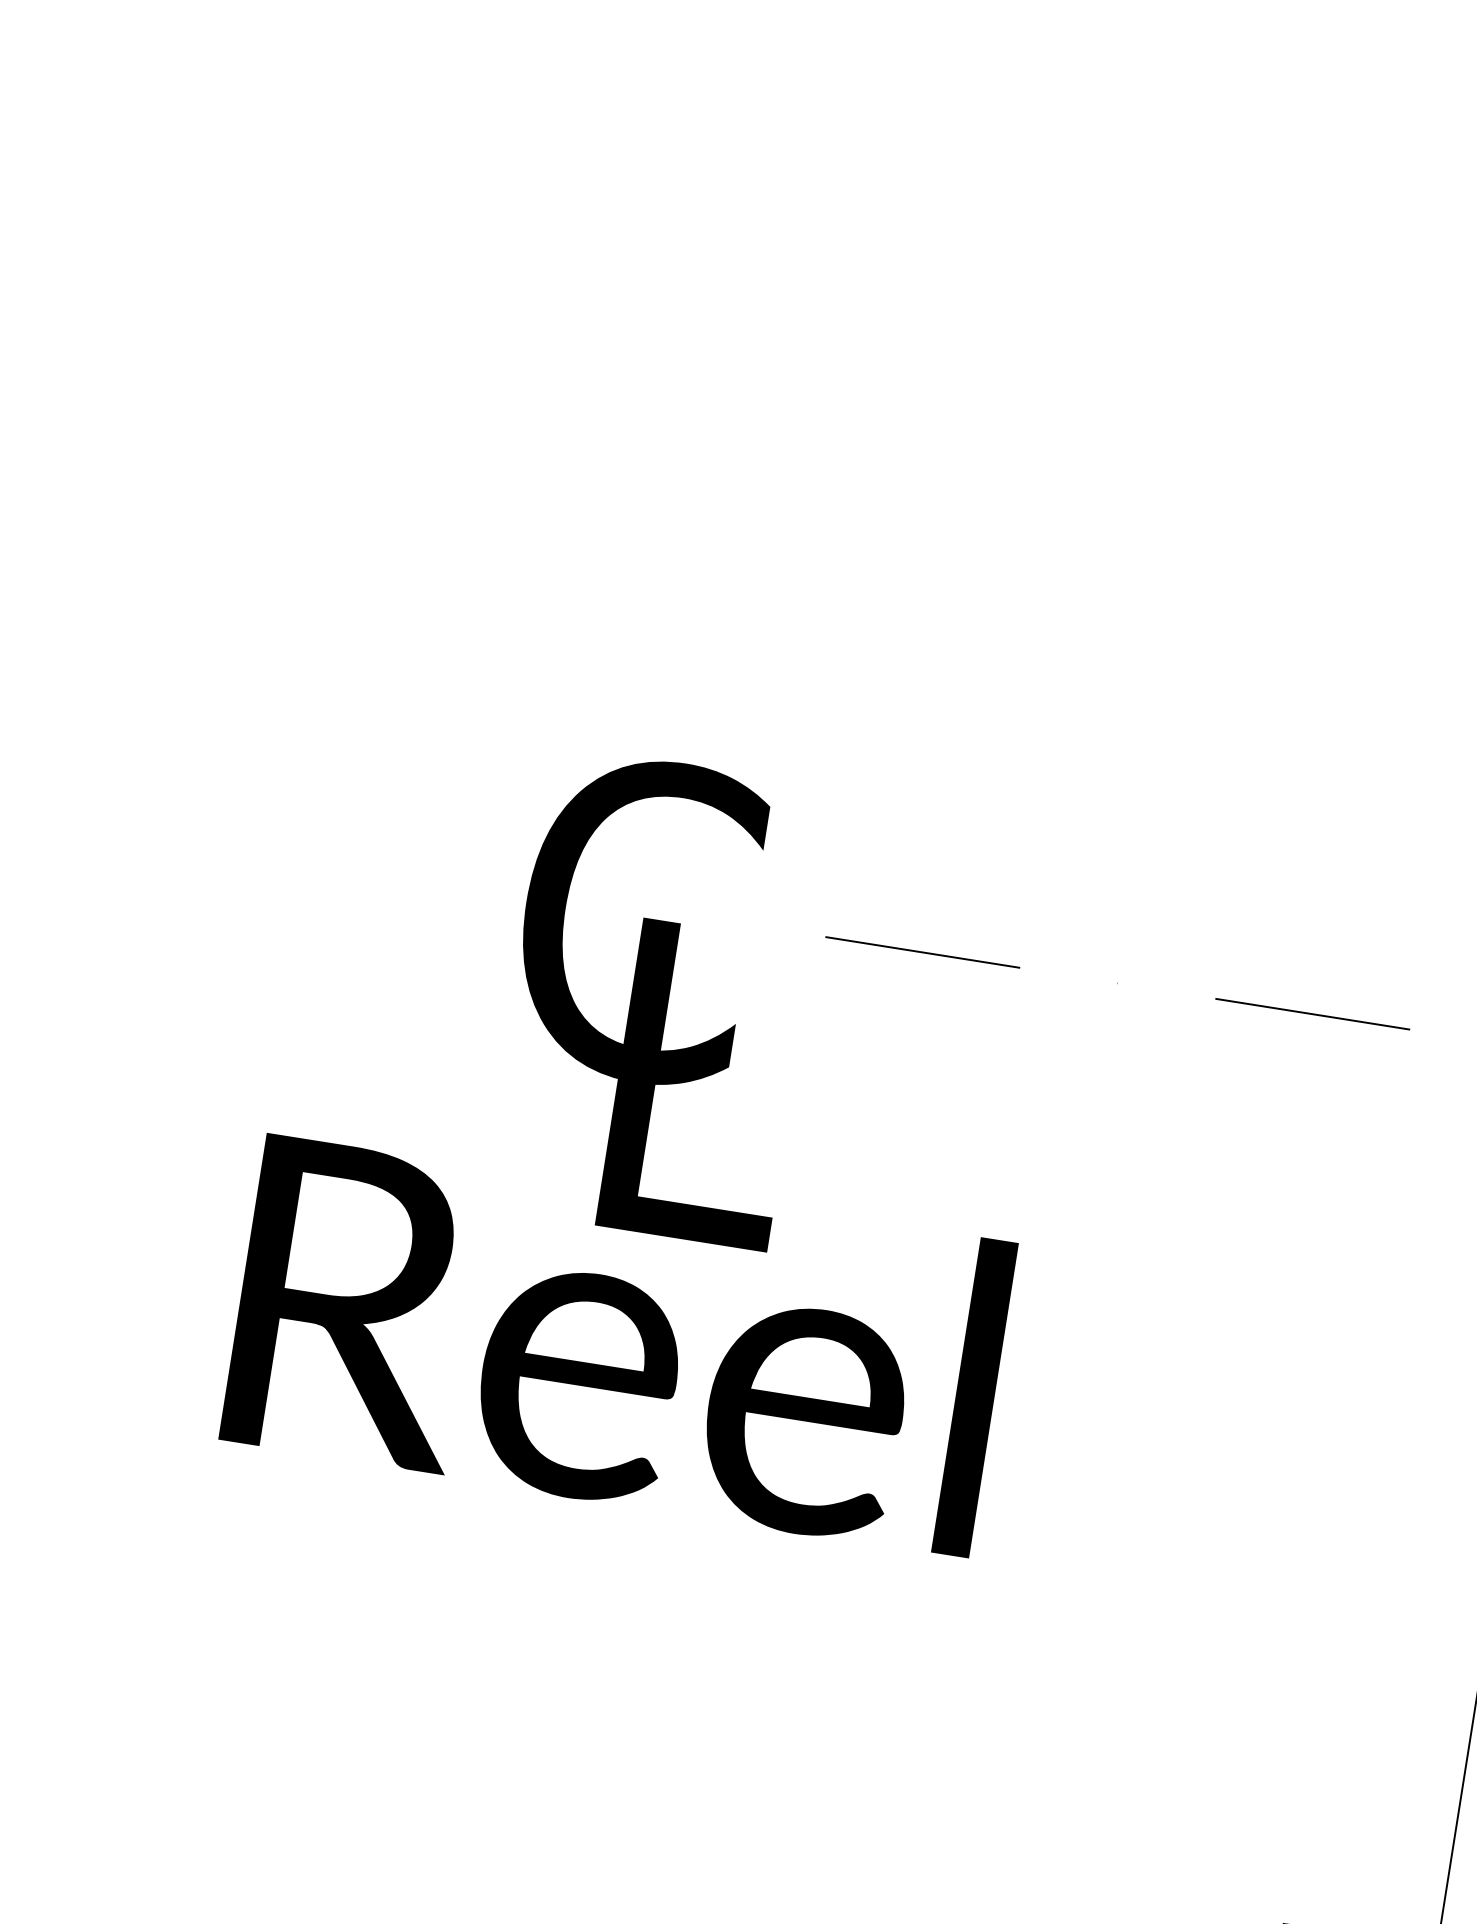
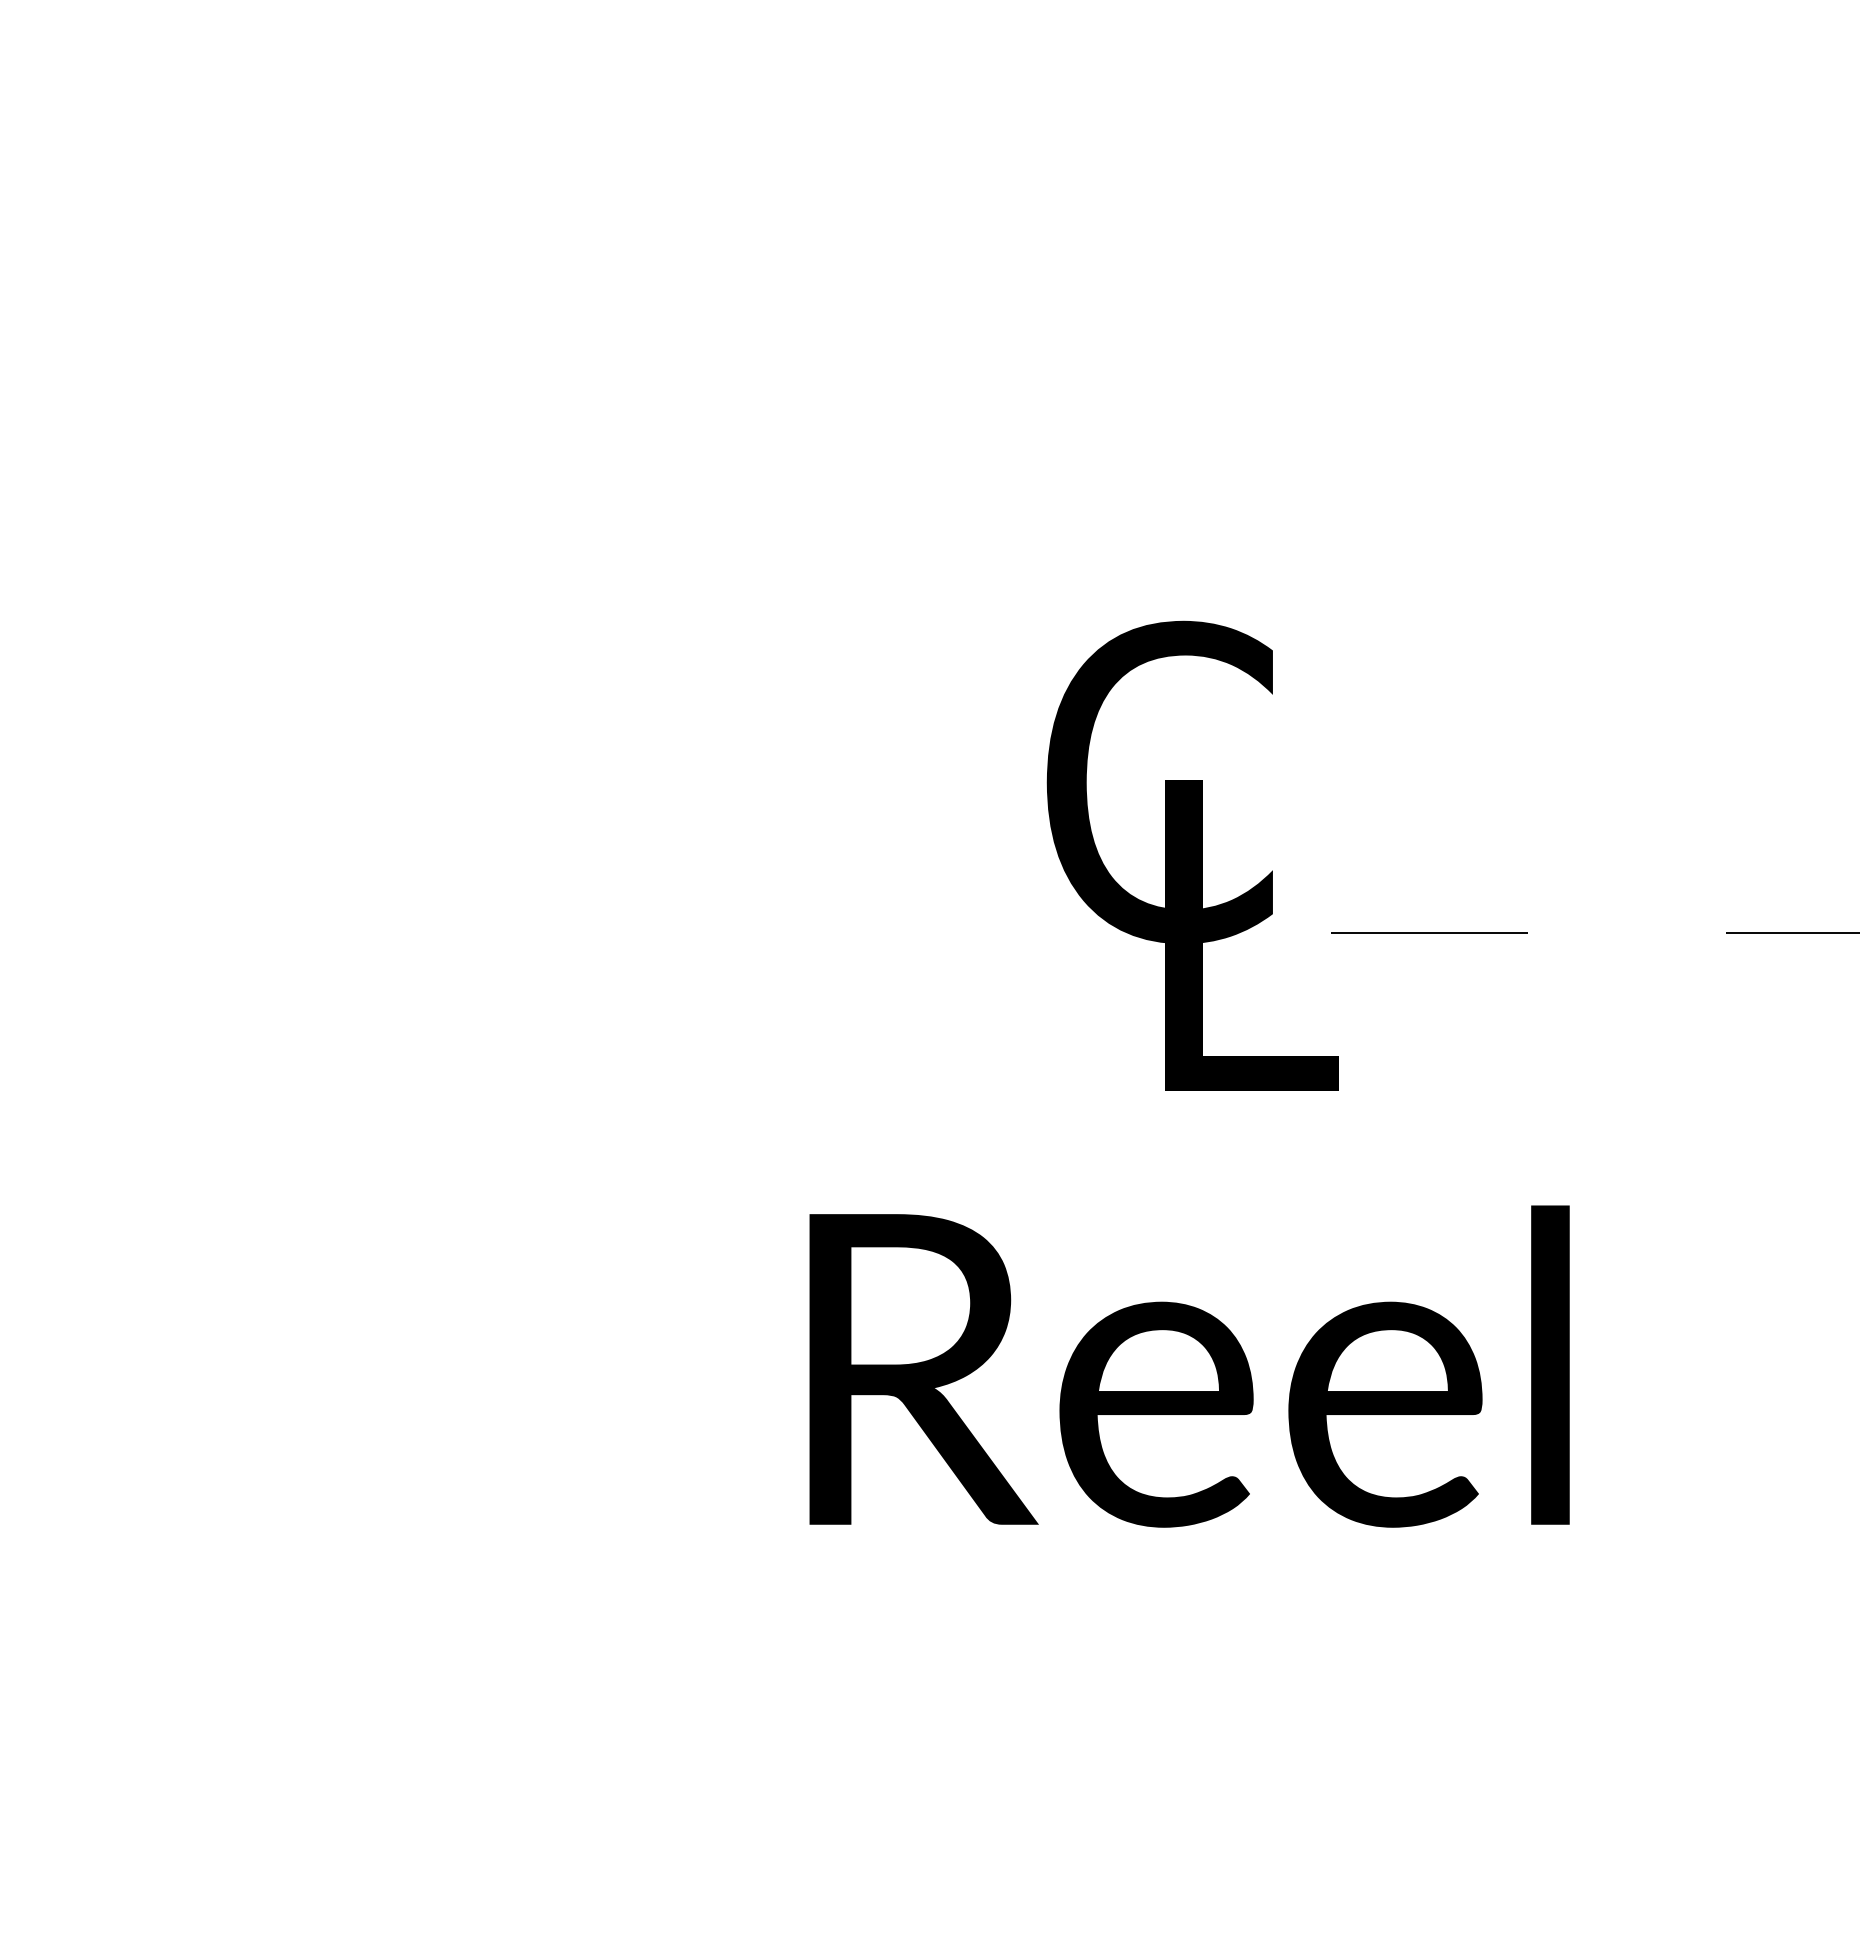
text: (658, 996) -> (1192, 855), moved

